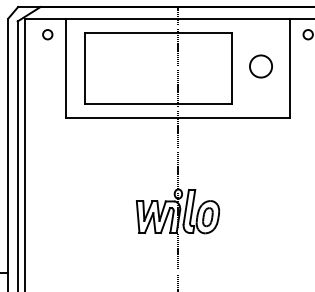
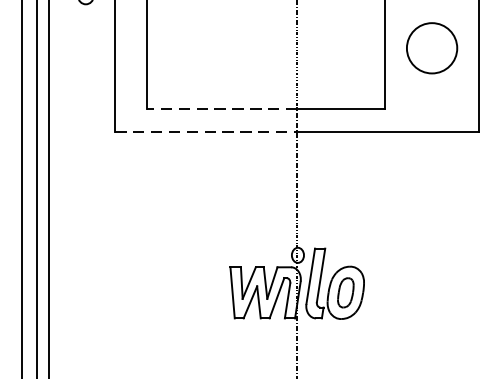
circle: (260, 66) -> (431, 48), size x1.4
line: (131, 104) -> (221, 109), solid -> dashed
line: (122, 118) -> (207, 132), solid -> dashed

